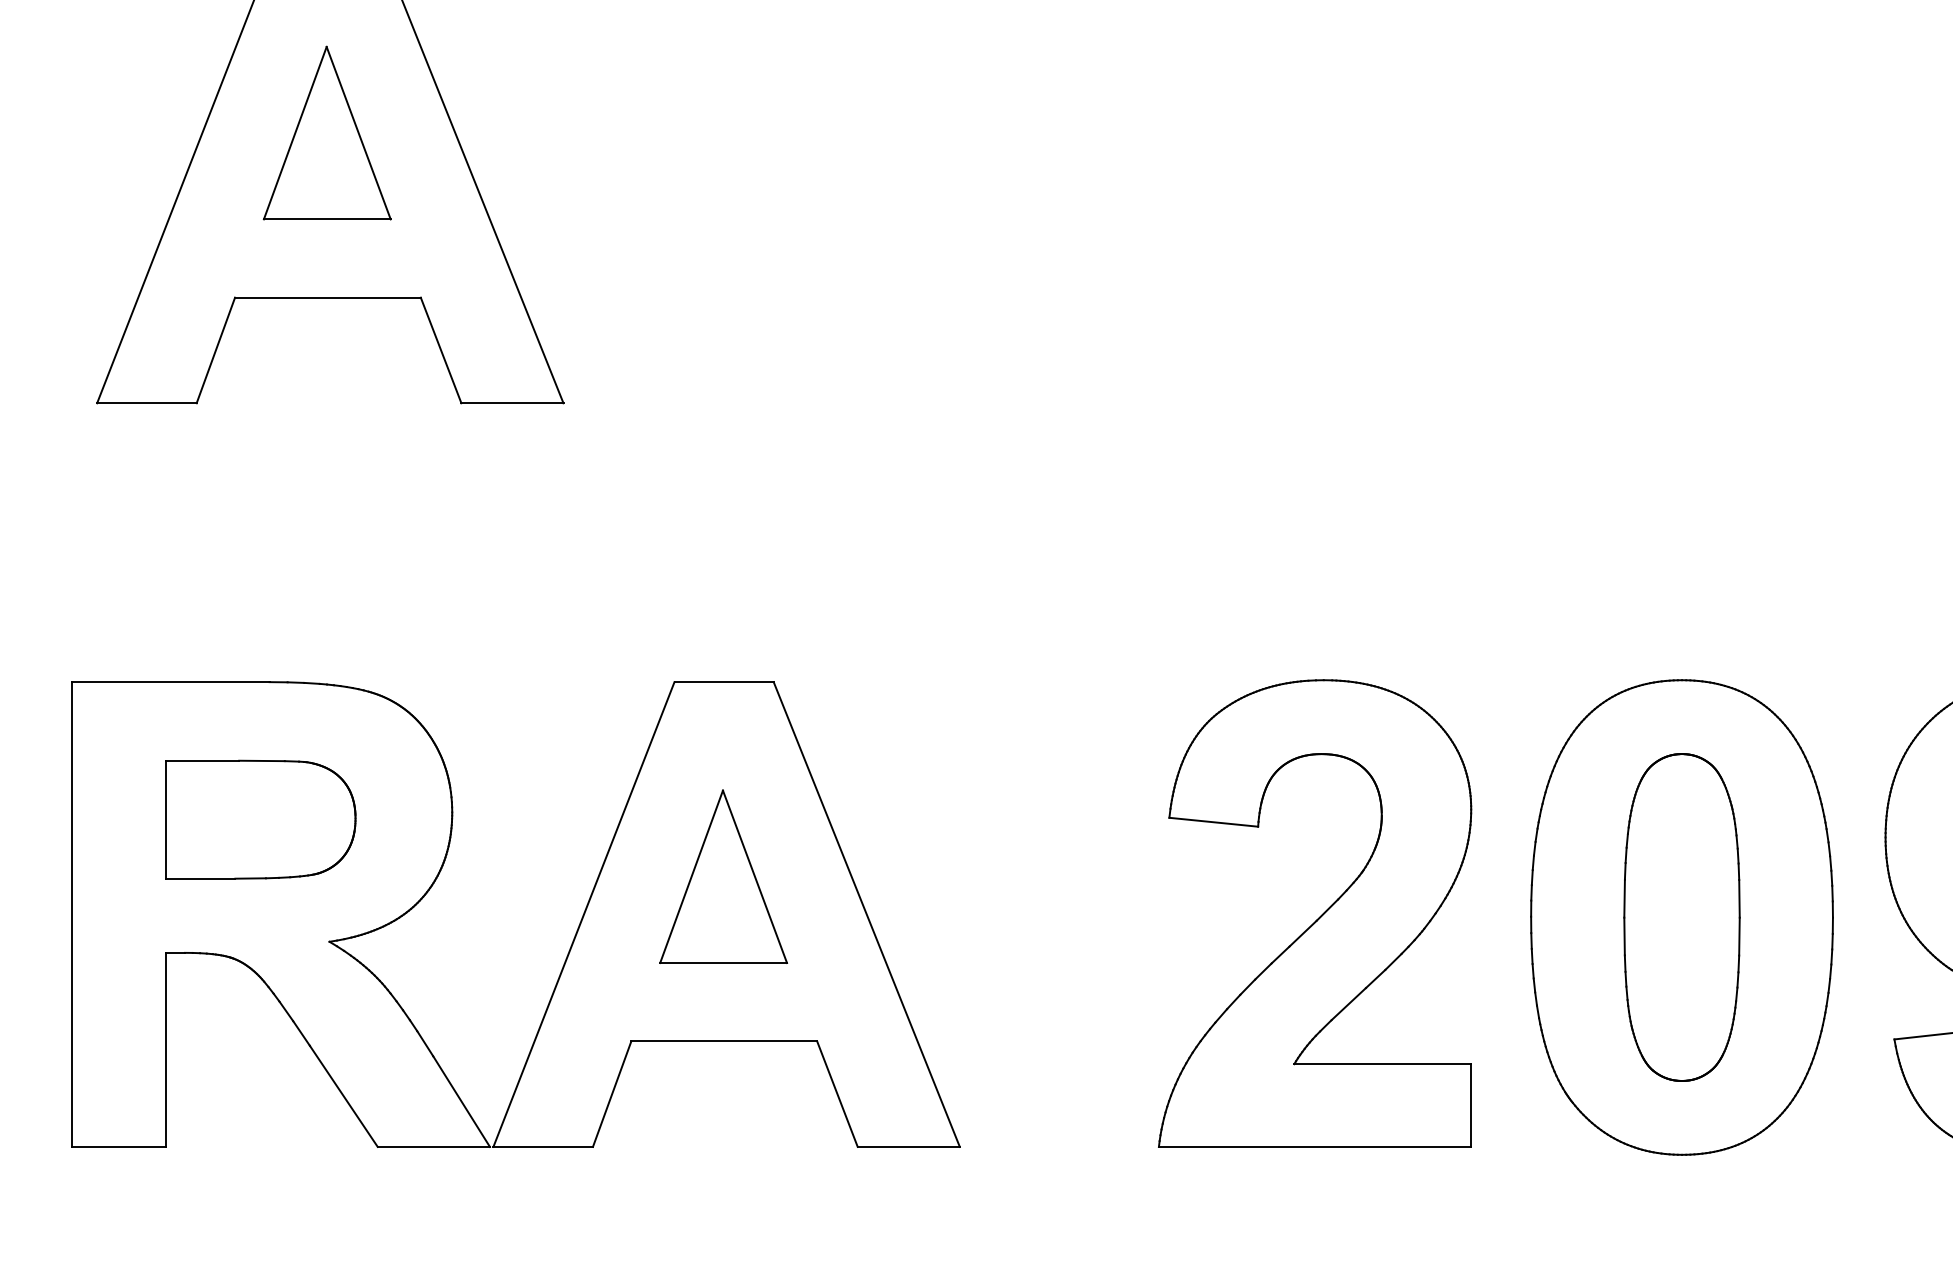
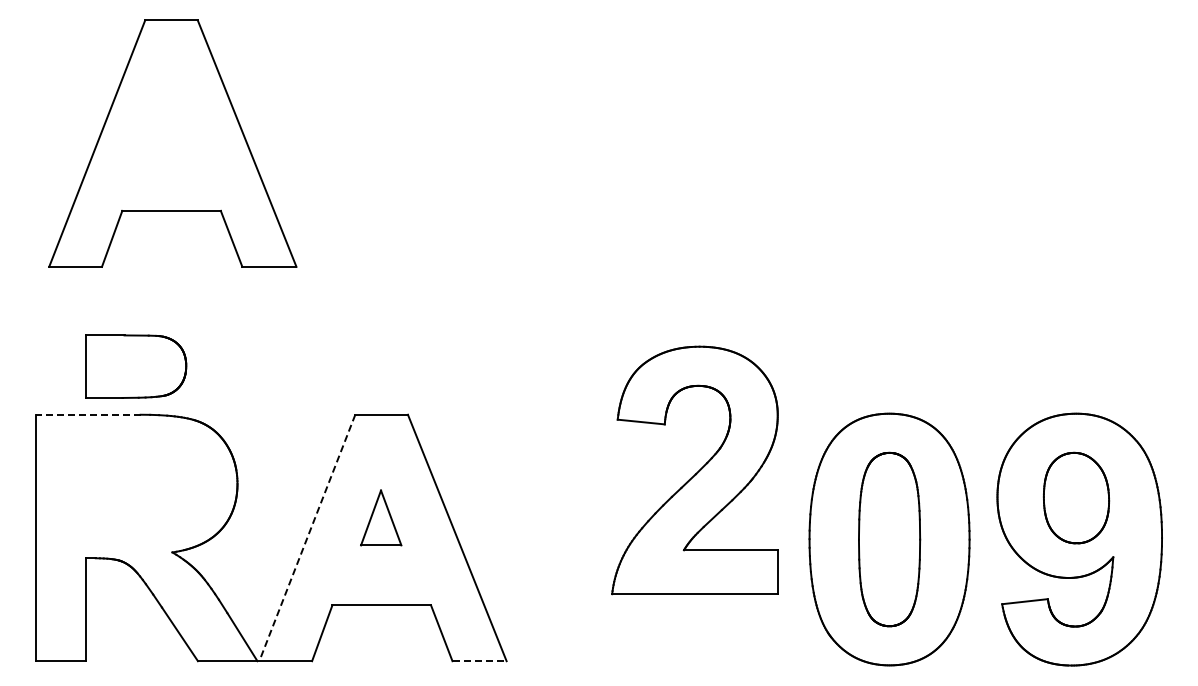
part: (325, 132) -> (170, 123), removed
line: (169, 681) -> (87, 414), solid -> dashed
part: (261, 819) -> (136, 366), moved
part: (721, 875) -> (380, 517), size x0.6
part: (1314, 913) -> (694, 470), moved
line: (584, 915) -> (307, 538), solid -> dashed
line: (910, 1147) -> (480, 661), solid -> dashed

